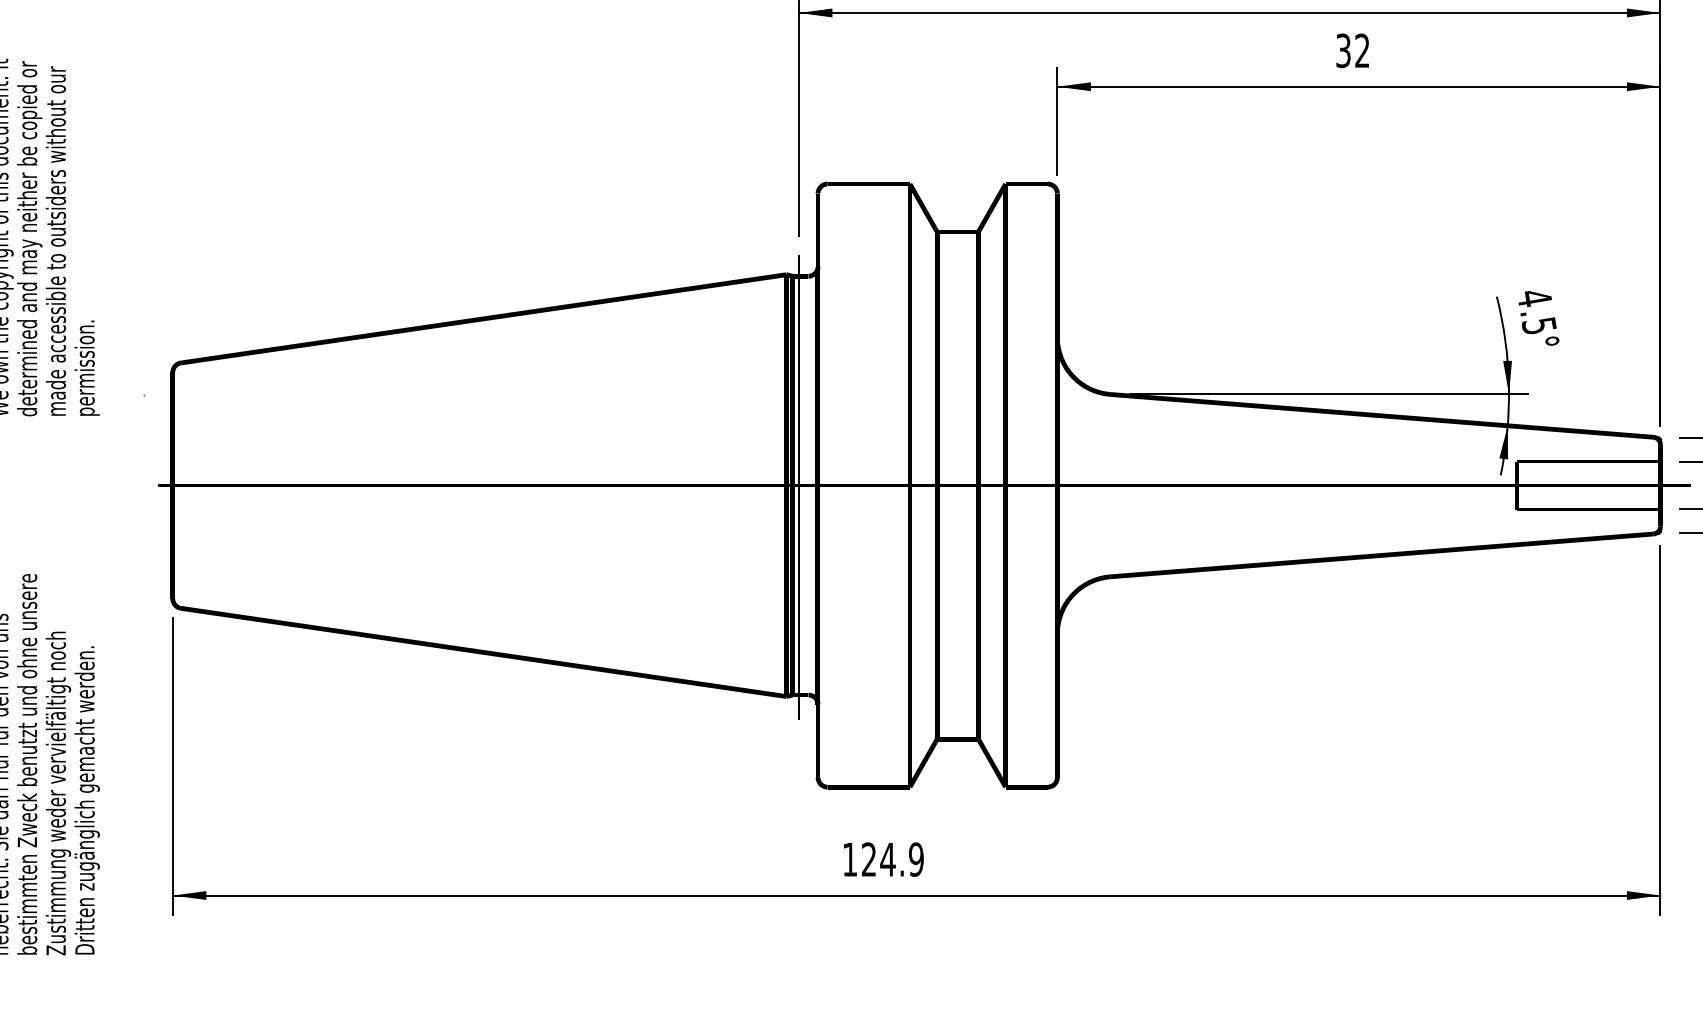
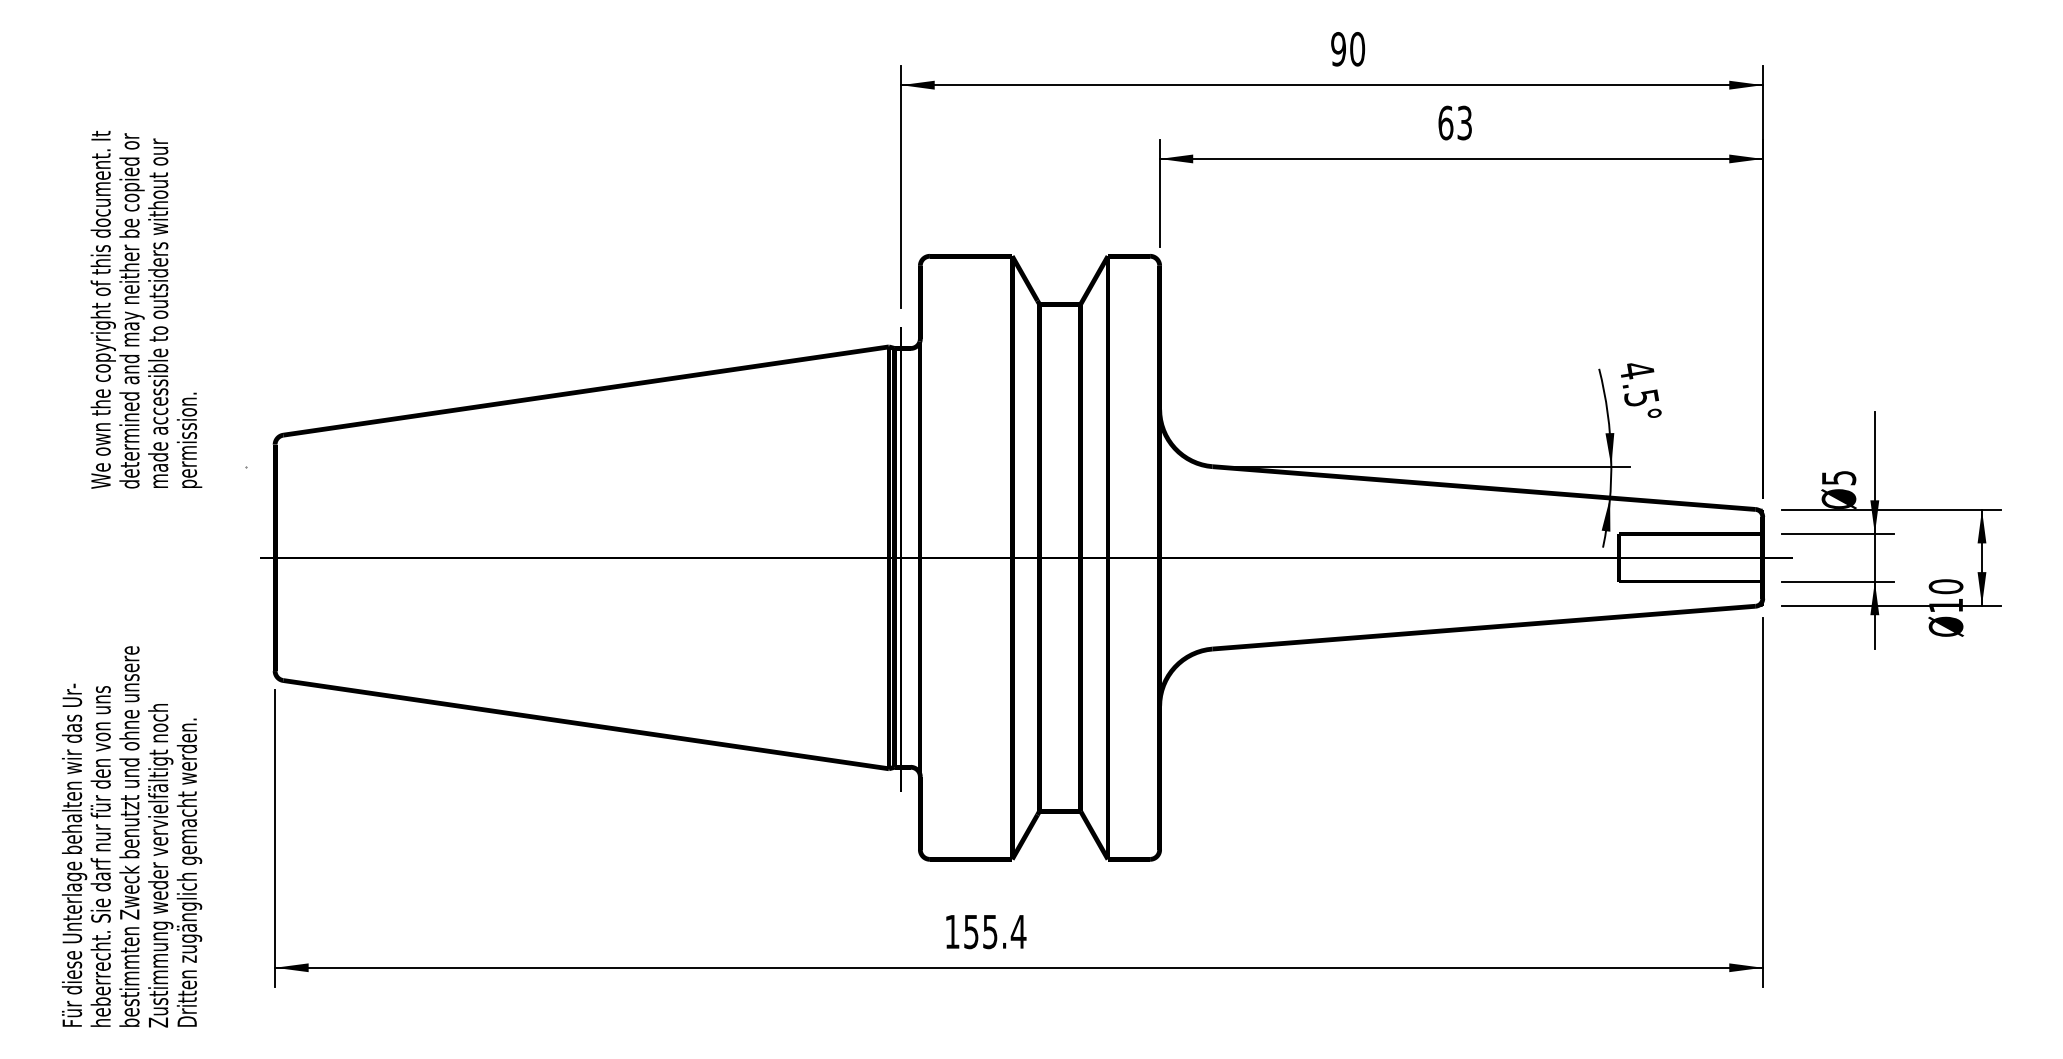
text: (1352, 50) -> (1454, 122), 32 -> 63
text: (893, 859) -> (995, 931), 124.9 -> 155.4

